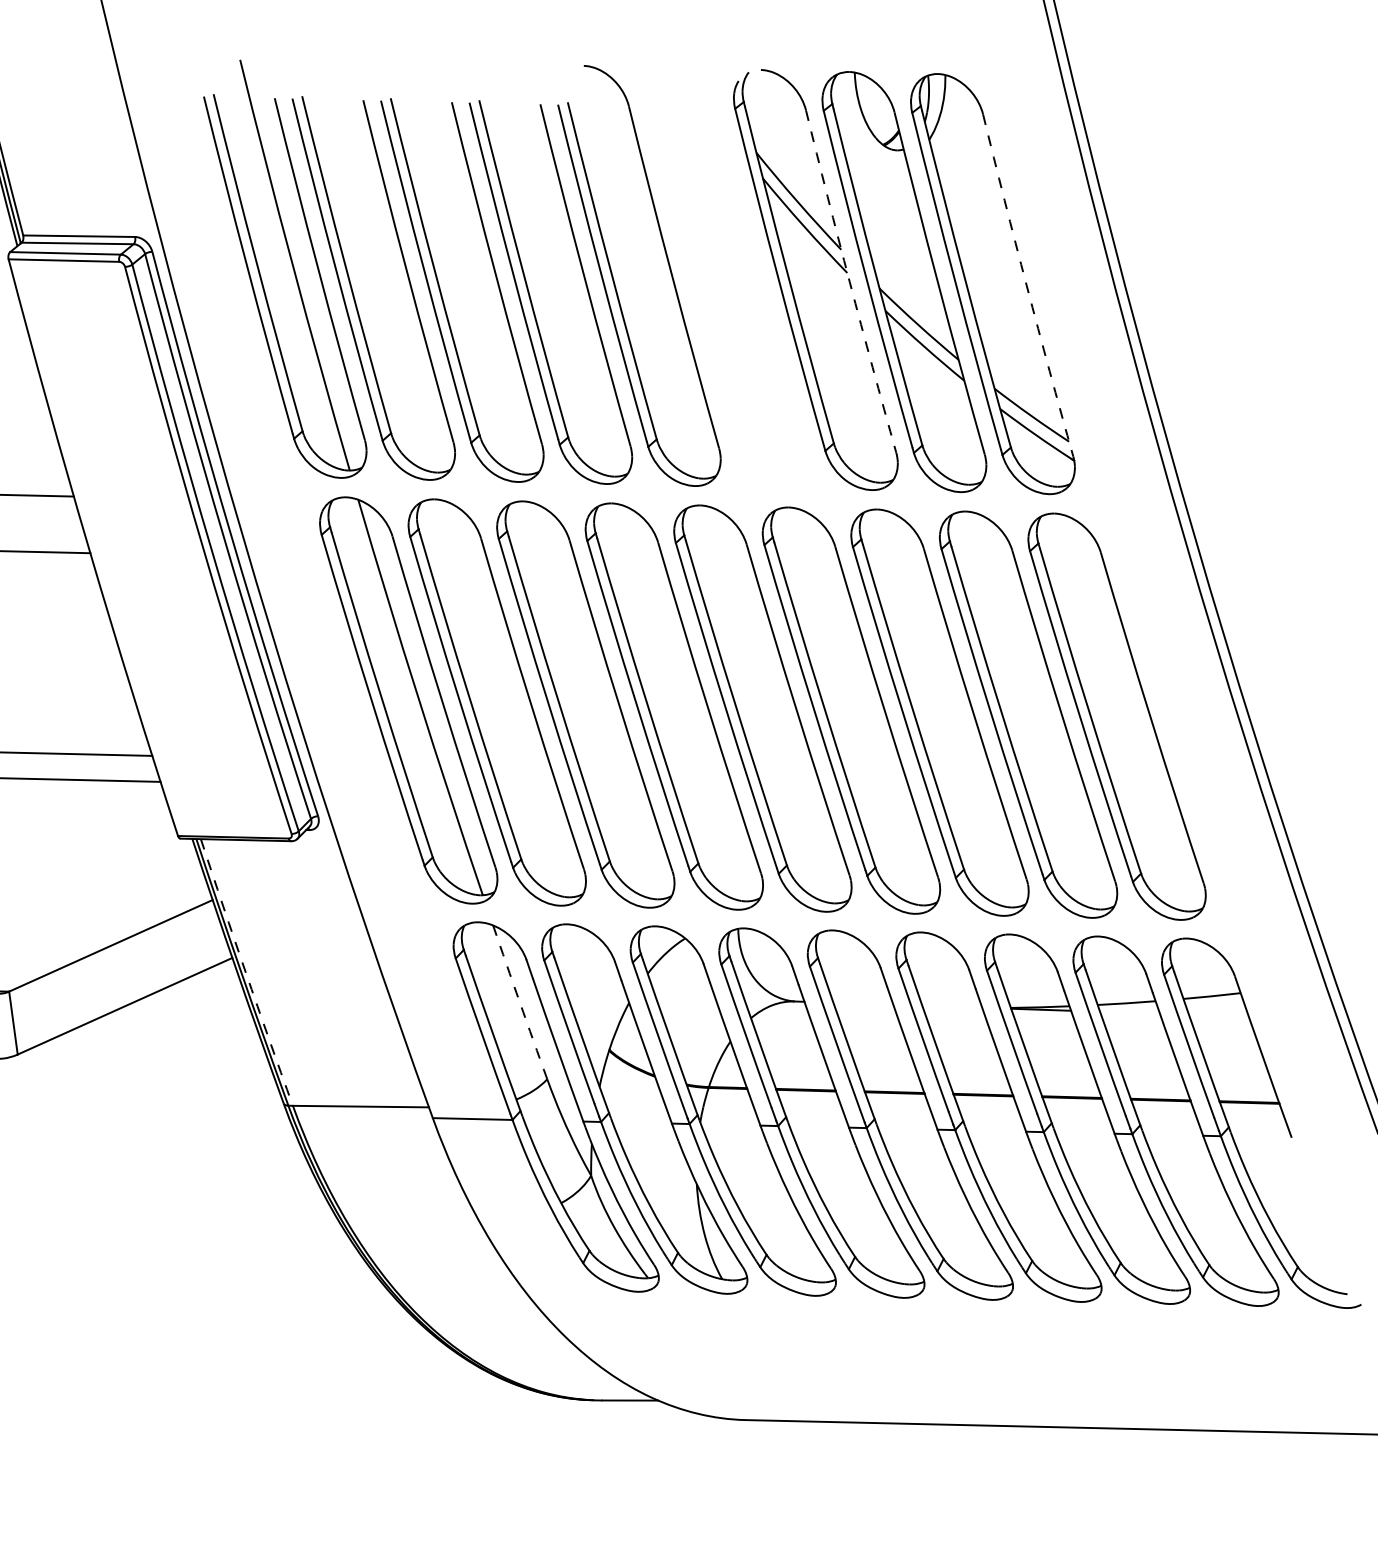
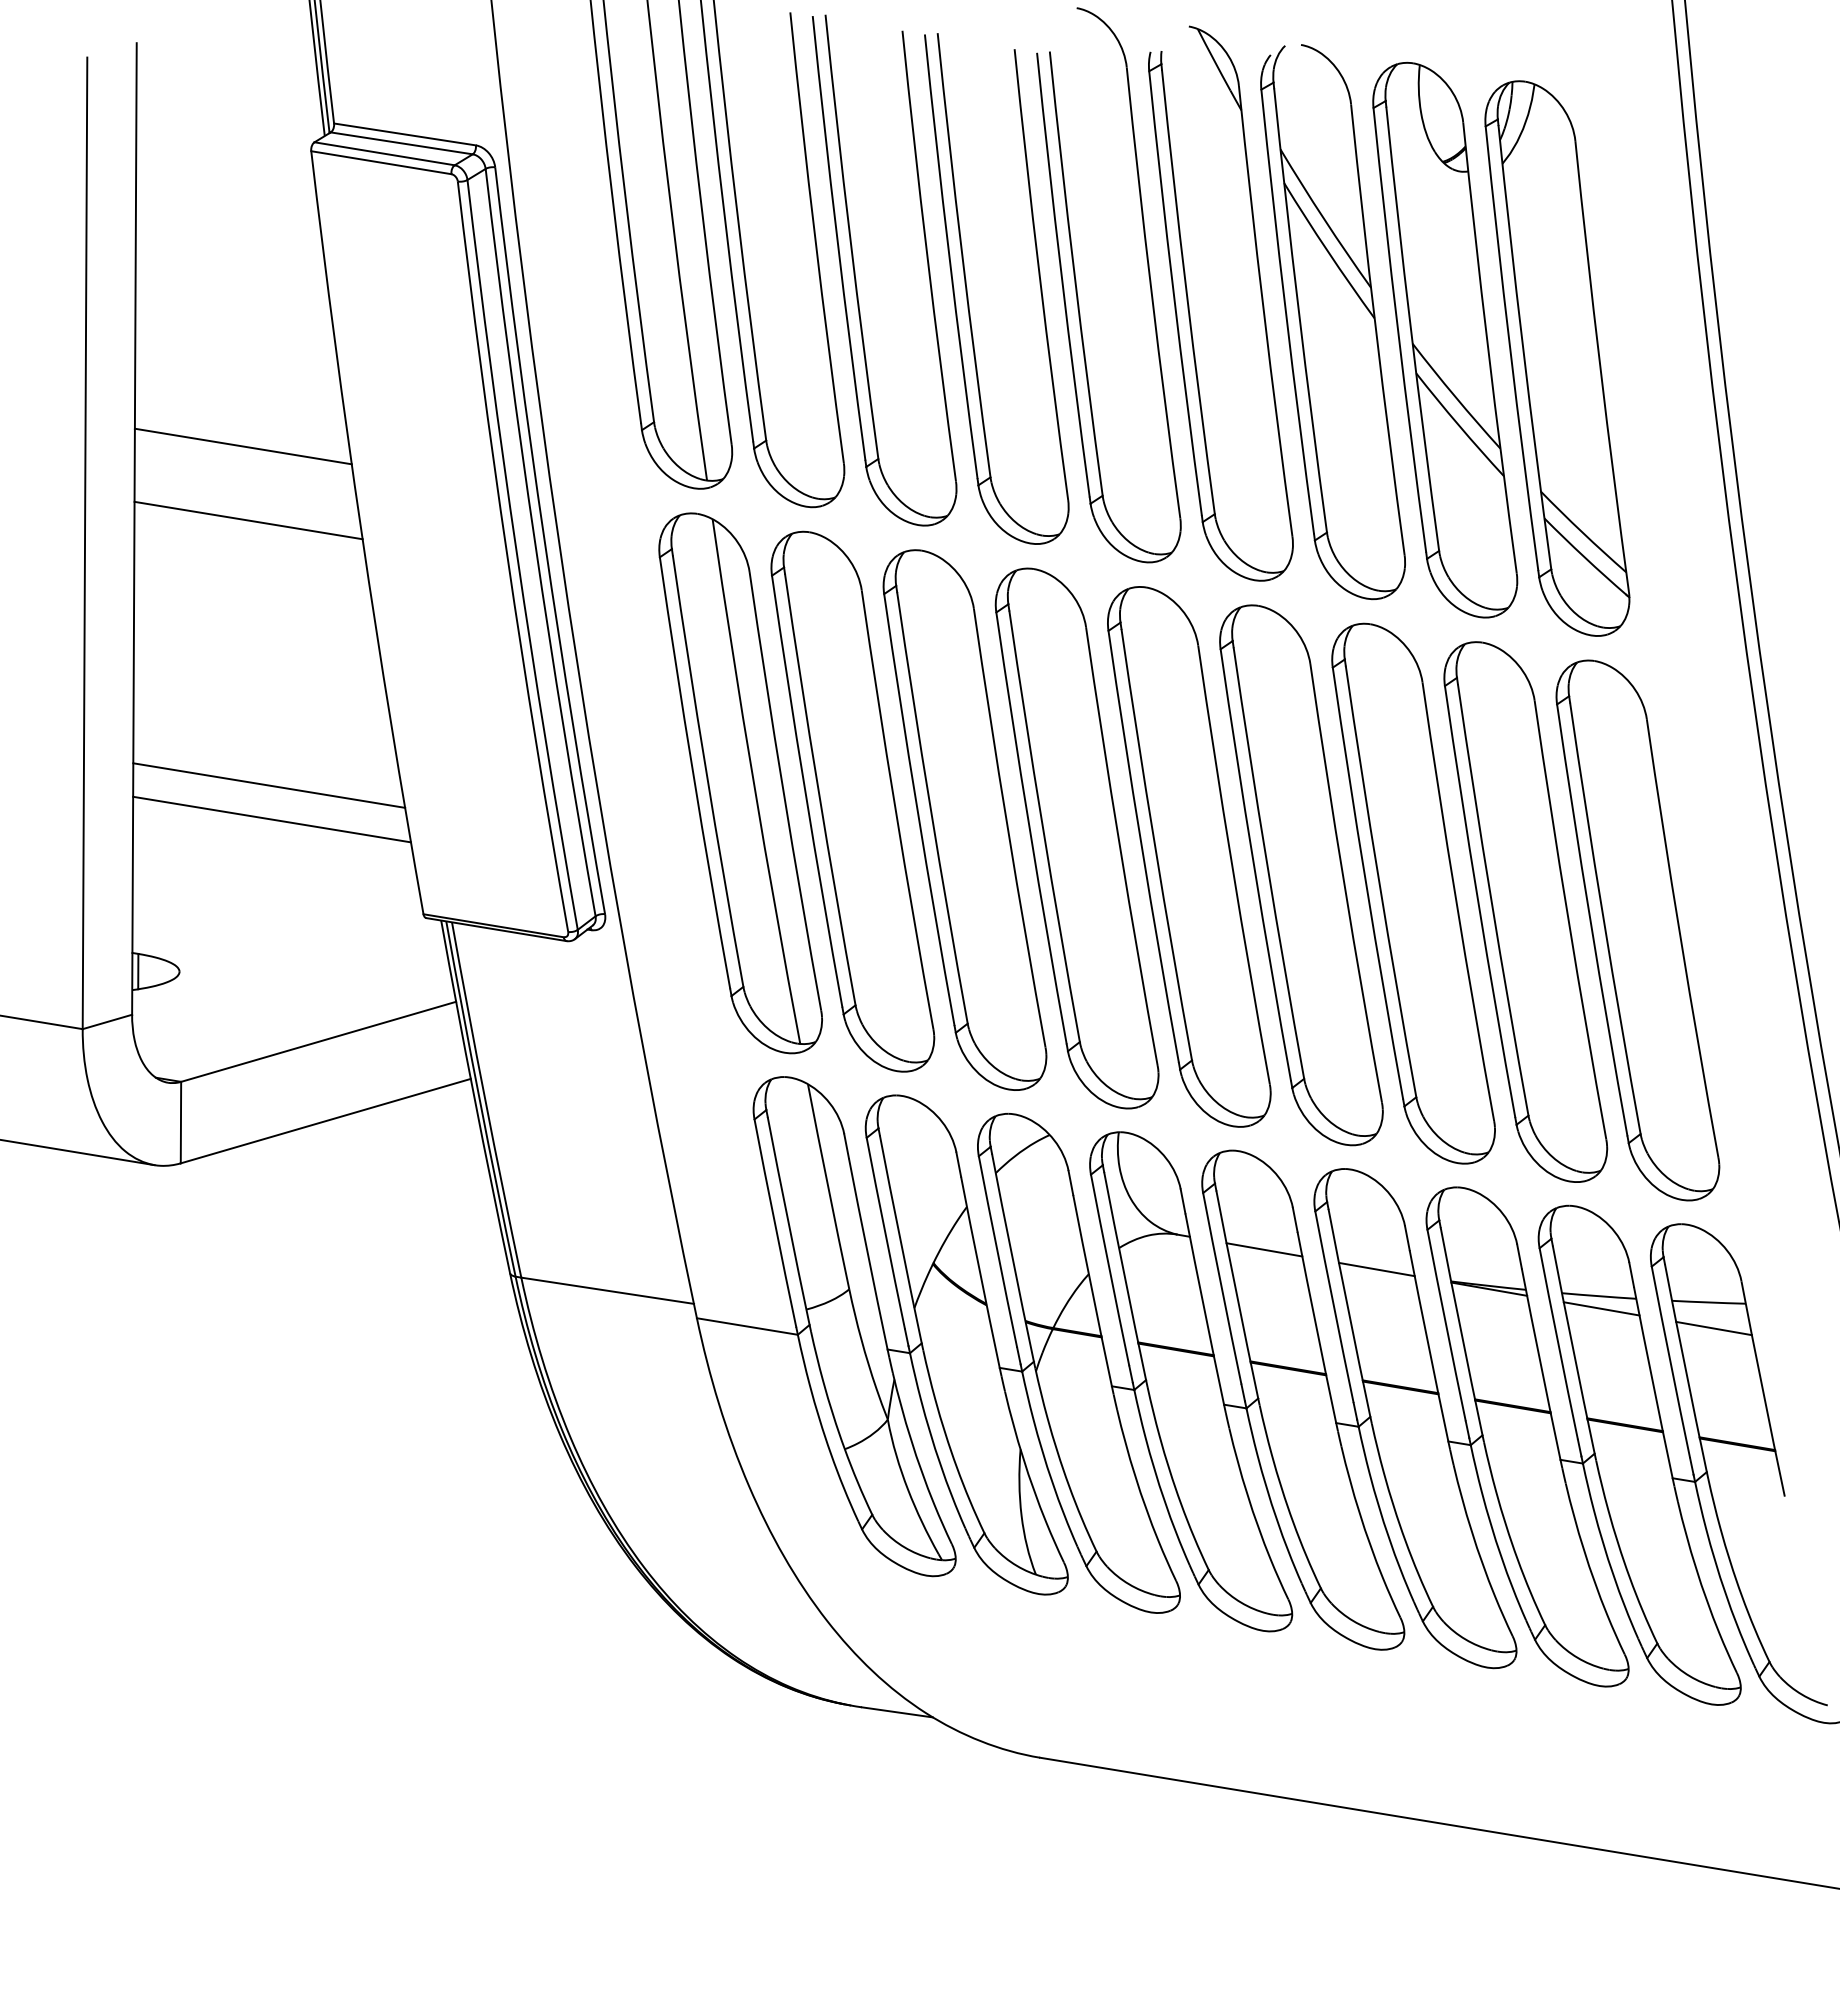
arc: (849, 282) -> (1375, 330), dashed -> solid
part: (703, 283) -> (1189, 305), added
arc: (1026, 285) -> (1600, 366), dashed -> solid
arc: (246, 973) -> (485, 1100), dashed -> solid
arc: (520, 1002) -> (828, 1186), dashed -> solid
line: (863, 1003) -> (1264, 1249), added
line: (951, 1006) -> (1376, 1269), added
line: (1129, 1012) -> (1601, 1308), added
line: (1218, 1015) -> (1713, 1328), added

